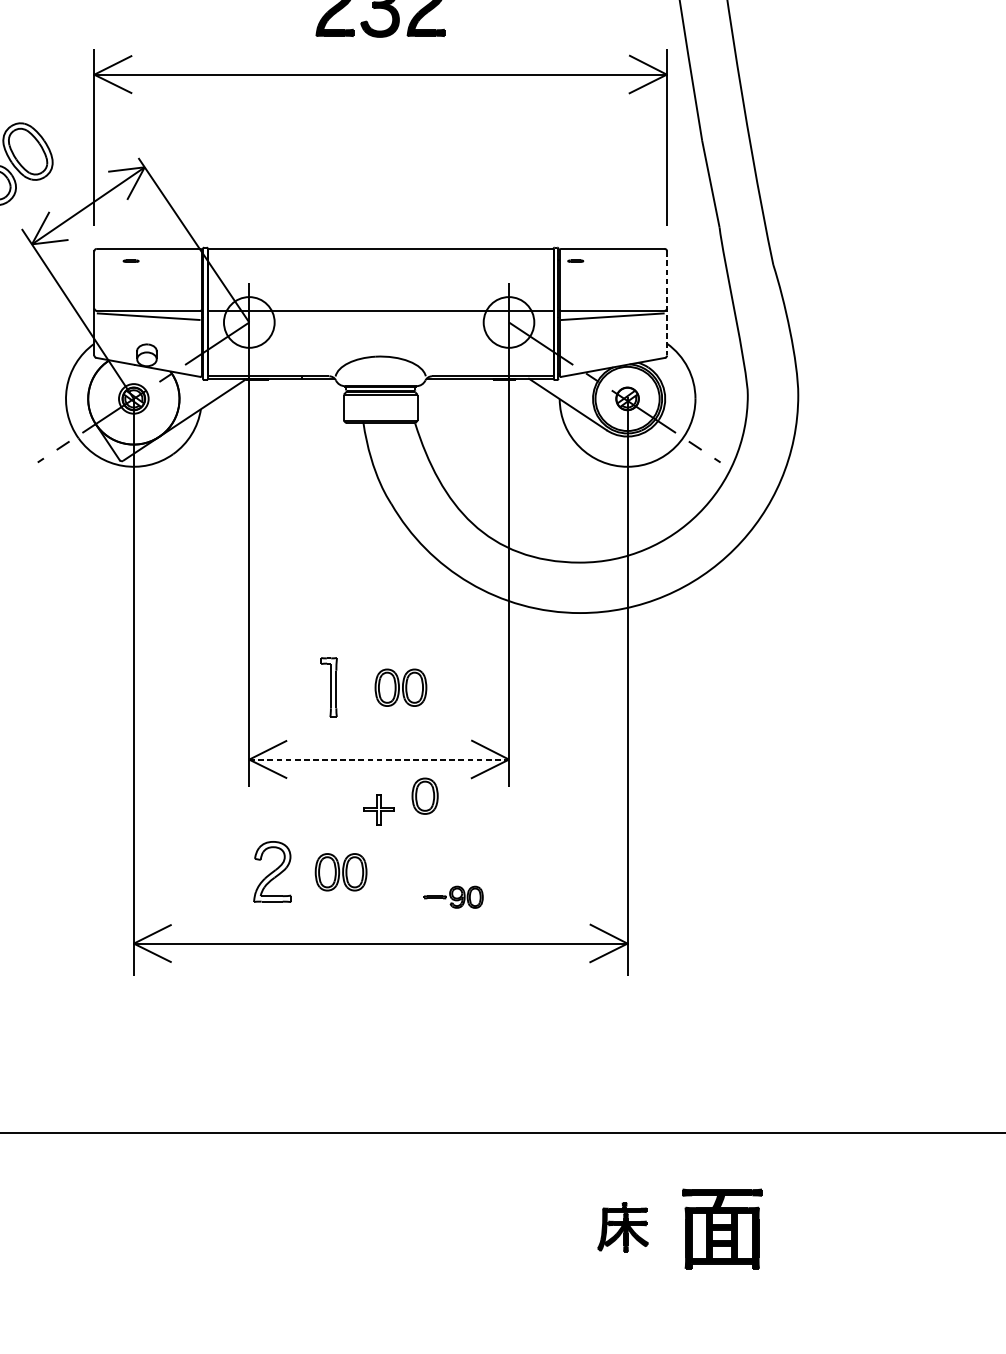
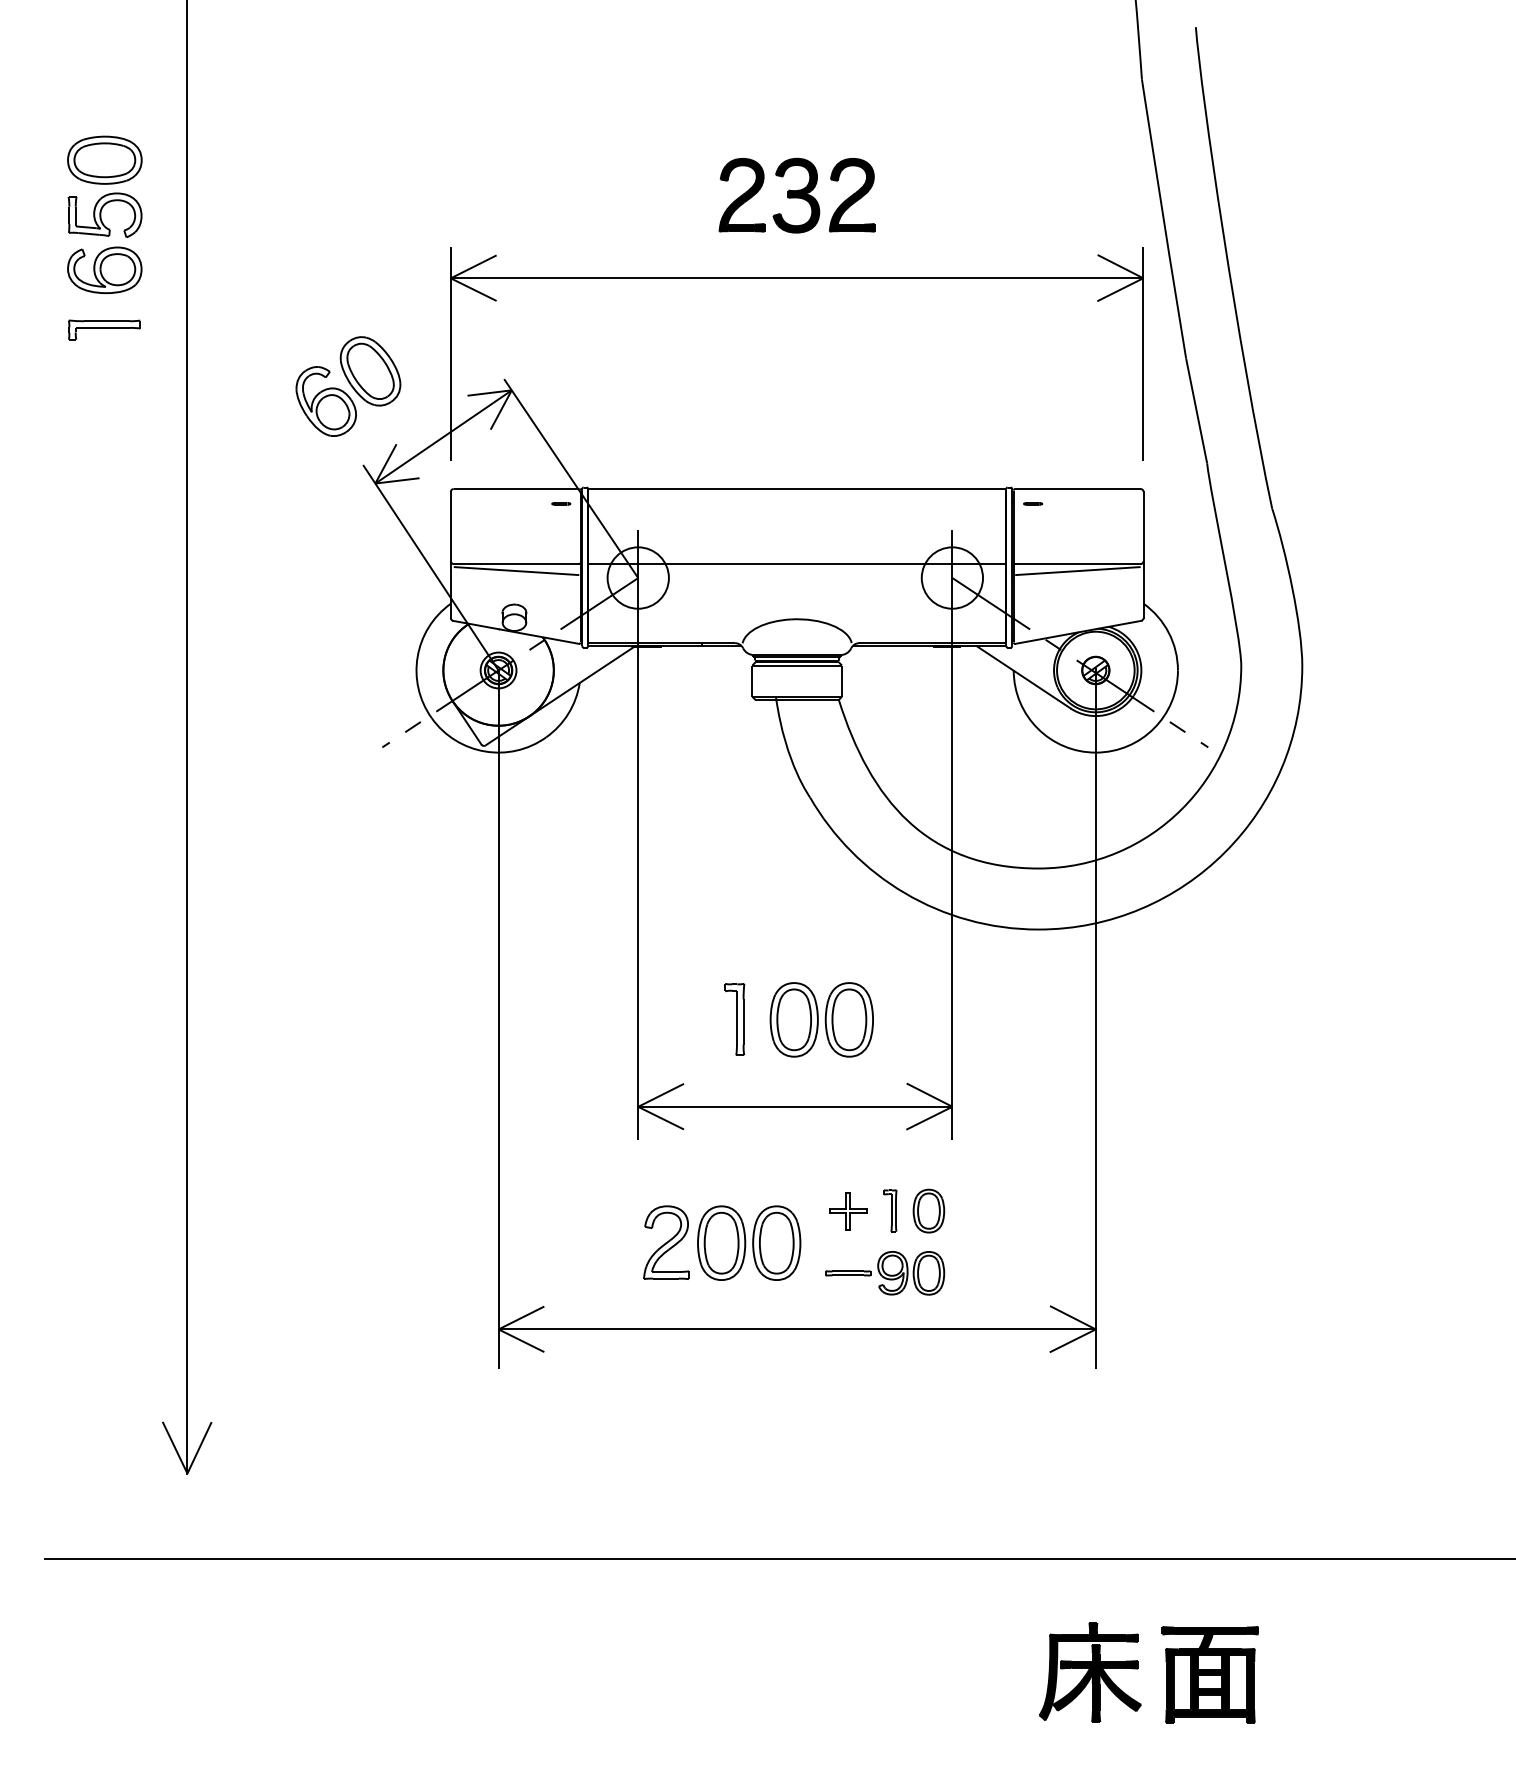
line: (131, 260) -> (561, 503), moved
line: (667, 303) -> (1143, 555), dashed -> solid
part: (400, 687) -> (821, 1019), size x1.67
line: (379, 759) -> (795, 1106), dashed -> solid
part: (424, 795) -> (928, 1210), moved
part: (379, 809) -> (848, 1211), moved
part: (457, 845) -> (890, 1210), added
part: (341, 871) -> (749, 1242), size x1.67
part: (453, 897) -> (885, 1273), size x1.67
part: (623, 1227) -> (1090, 1672), size x1.67

